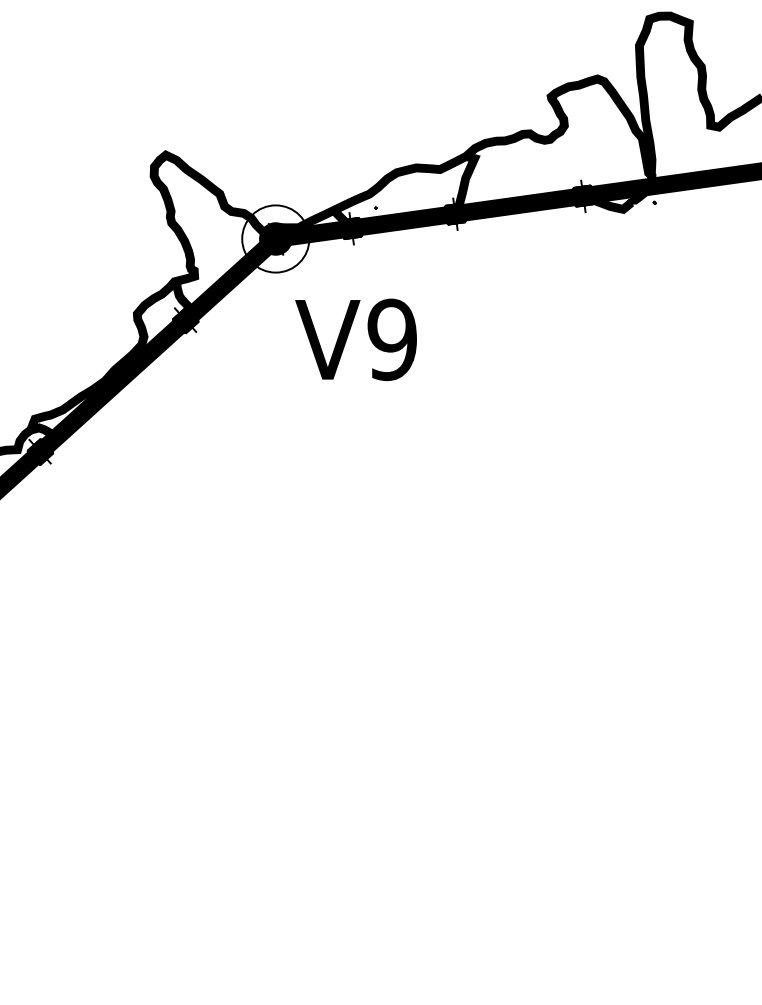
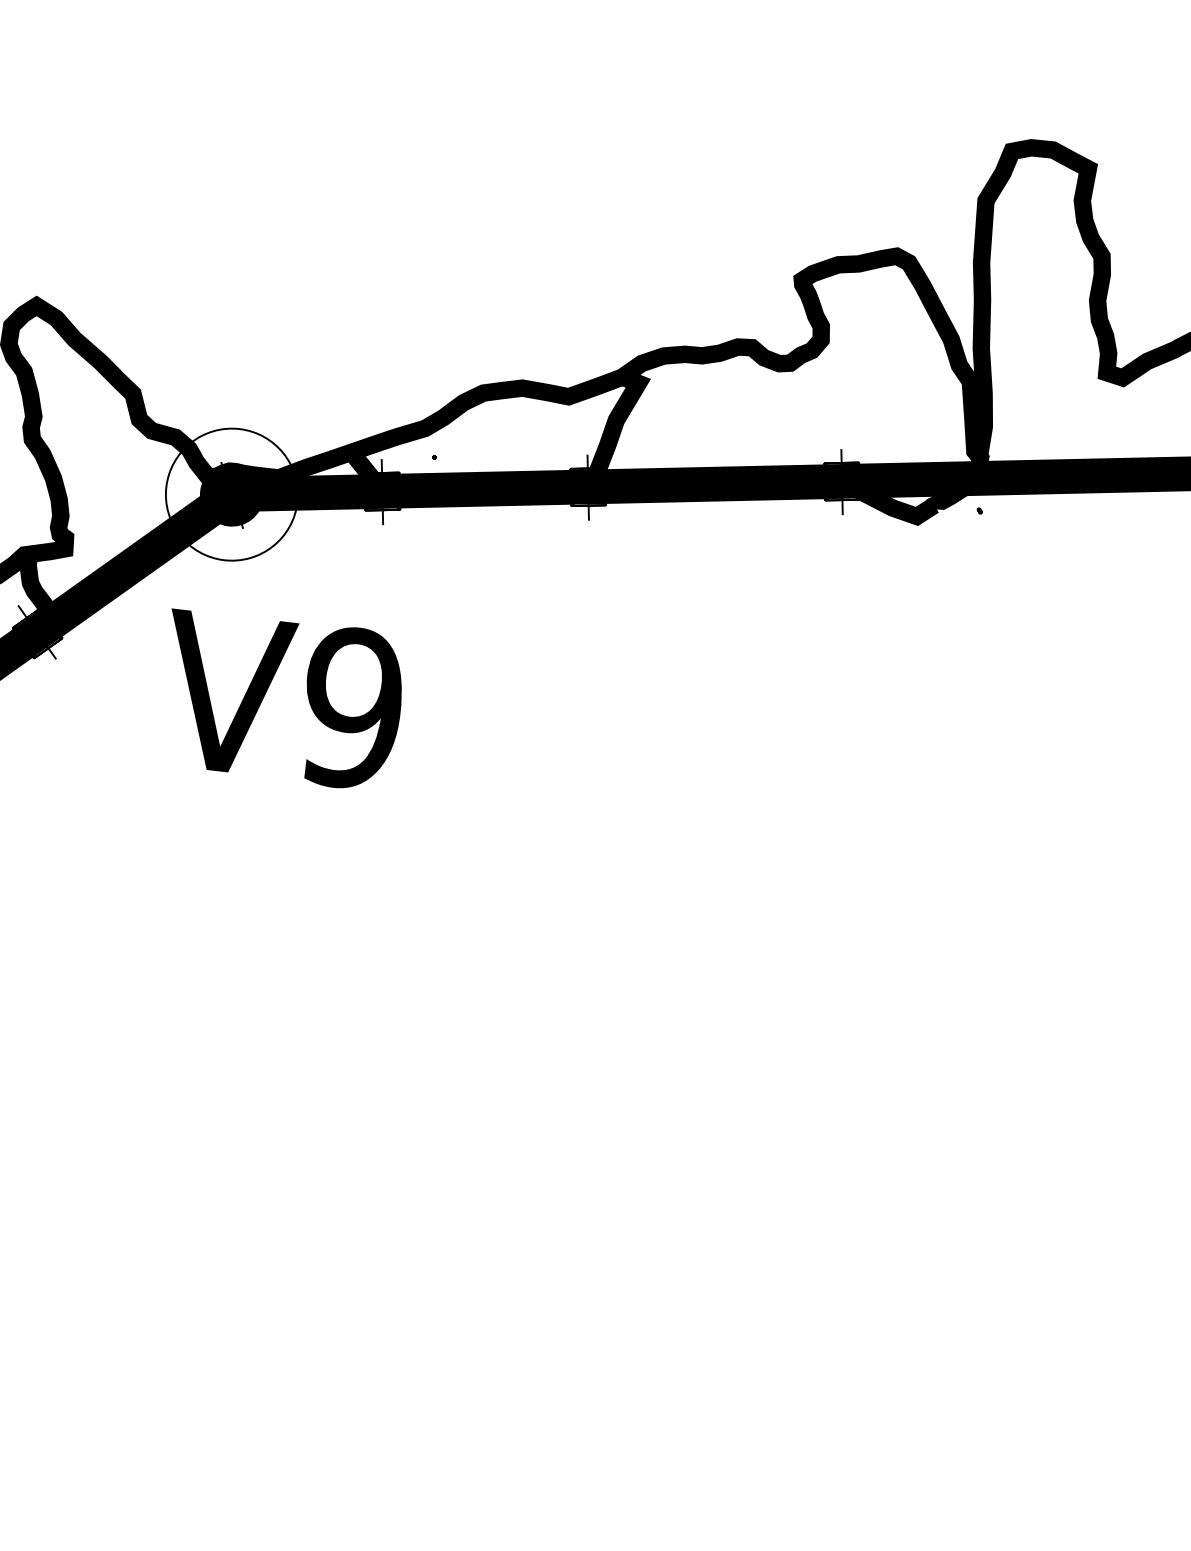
text: (355, 339) -> (280, 699), moved

